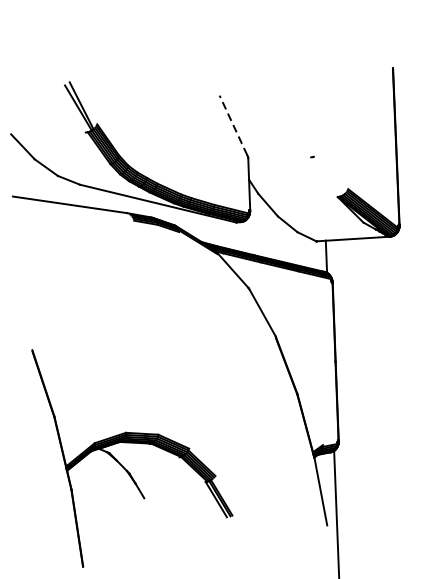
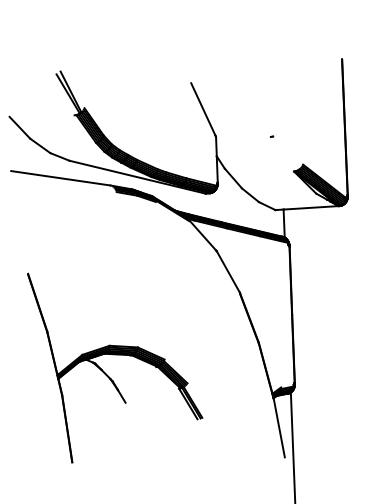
line: (233, 125) -> (203, 109), dashed -> solid
part: (123, 465) -> (107, 374), moved

